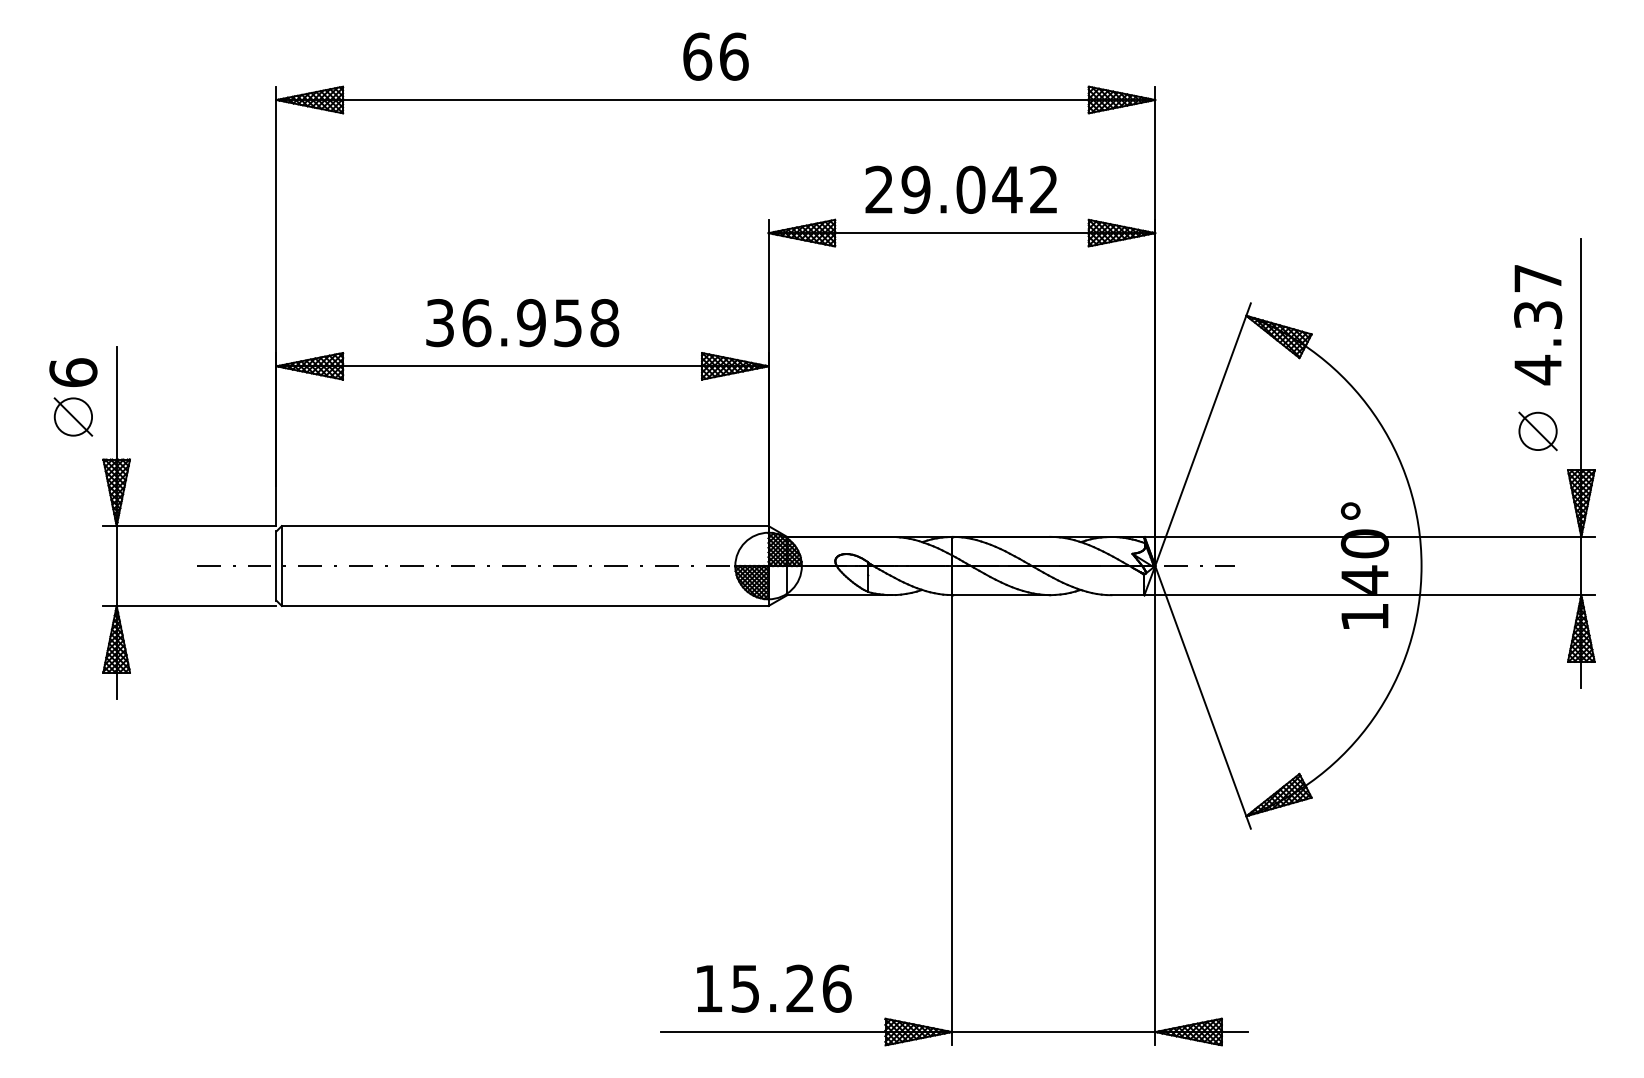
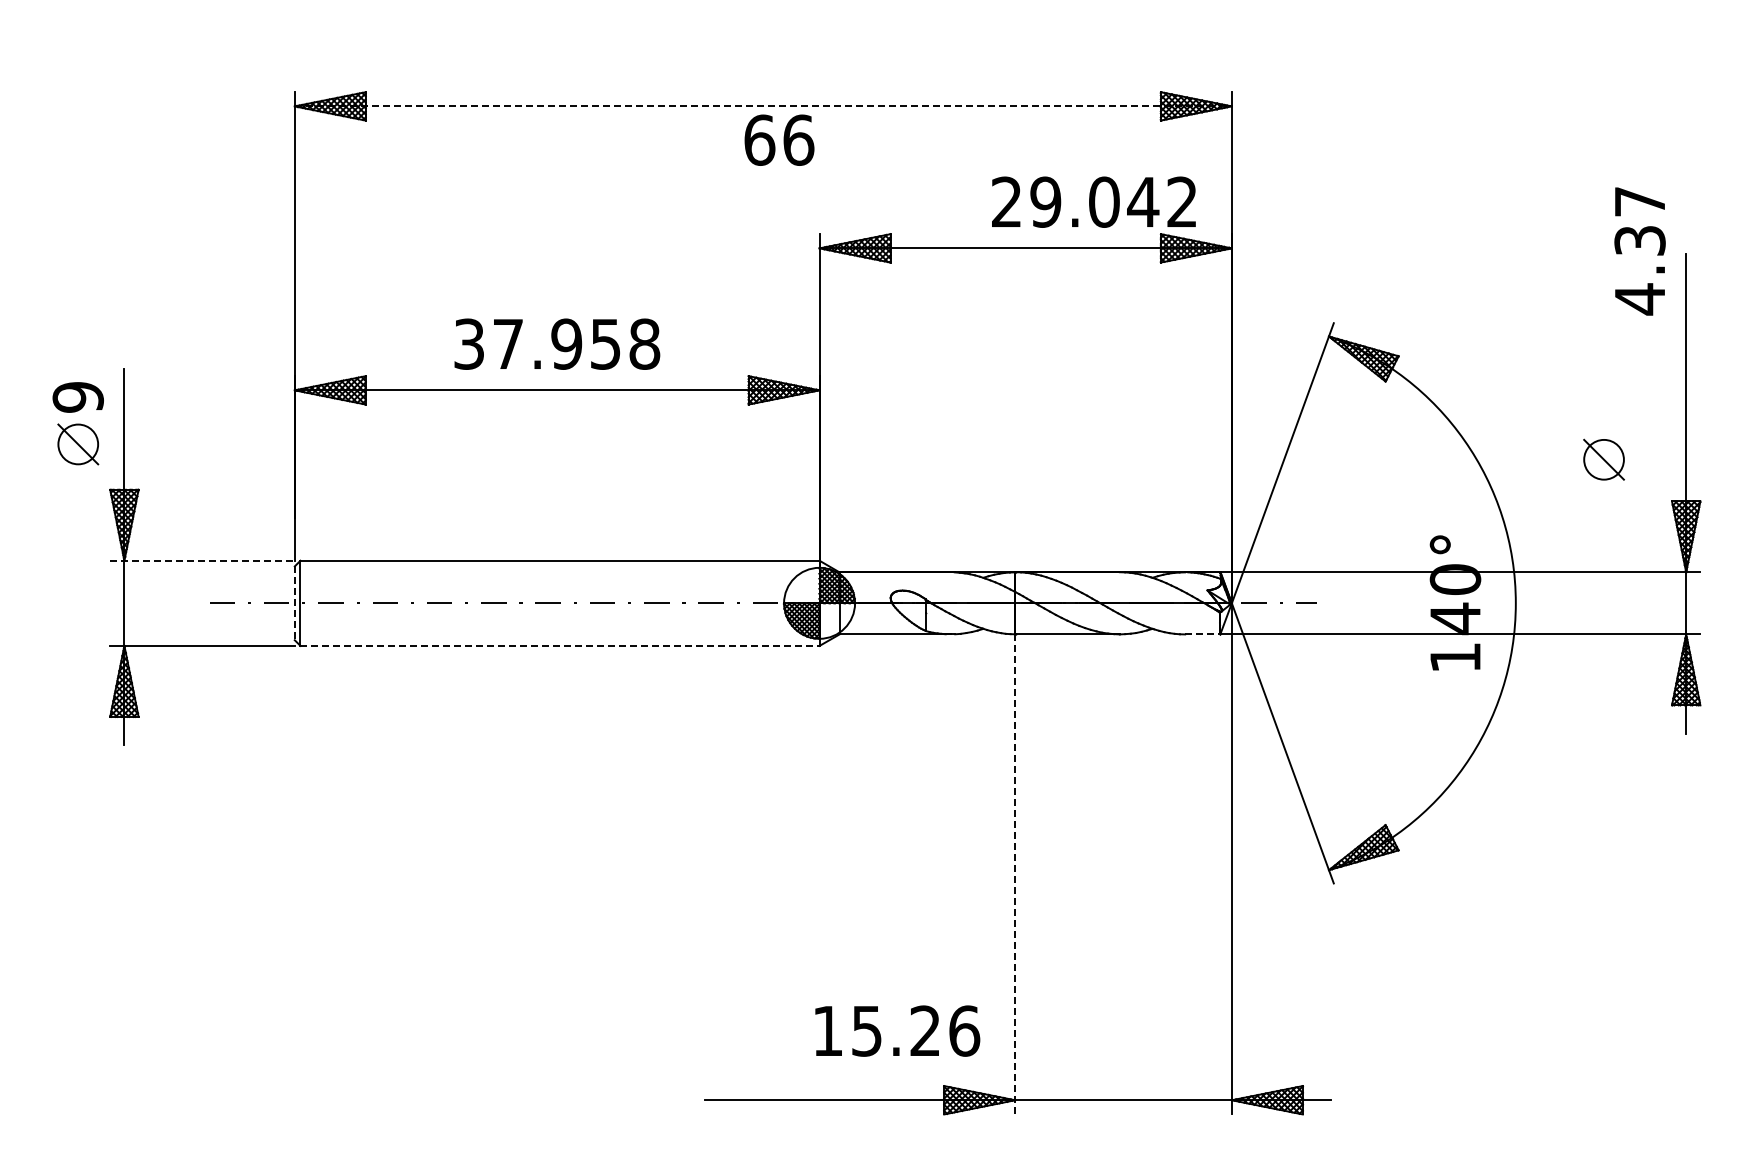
text: (716, 56) -> (779, 139), moved
line: (716, 100) -> (763, 106), solid -> dashed
text: (960, 189) -> (1093, 201), moved
text: (476, 322) -> (508, 343), 36.958 -> 37.958
text: (1537, 325) -> (1639, 251), moved
text: (72, 372) -> (77, 396), 6 -> 9
part: (1537, 431) -> (1603, 459), moved
line: (190, 525) -> (203, 560), solid -> dashed
line: (276, 566) -> (294, 603), solid -> dashed
line: (1127, 595) -> (1202, 634), solid -> dashed
line: (525, 605) -> (560, 645), solid -> dashed
line: (952, 820) -> (1015, 874), solid -> dashed
text: (774, 988) -> (897, 1030), moved

